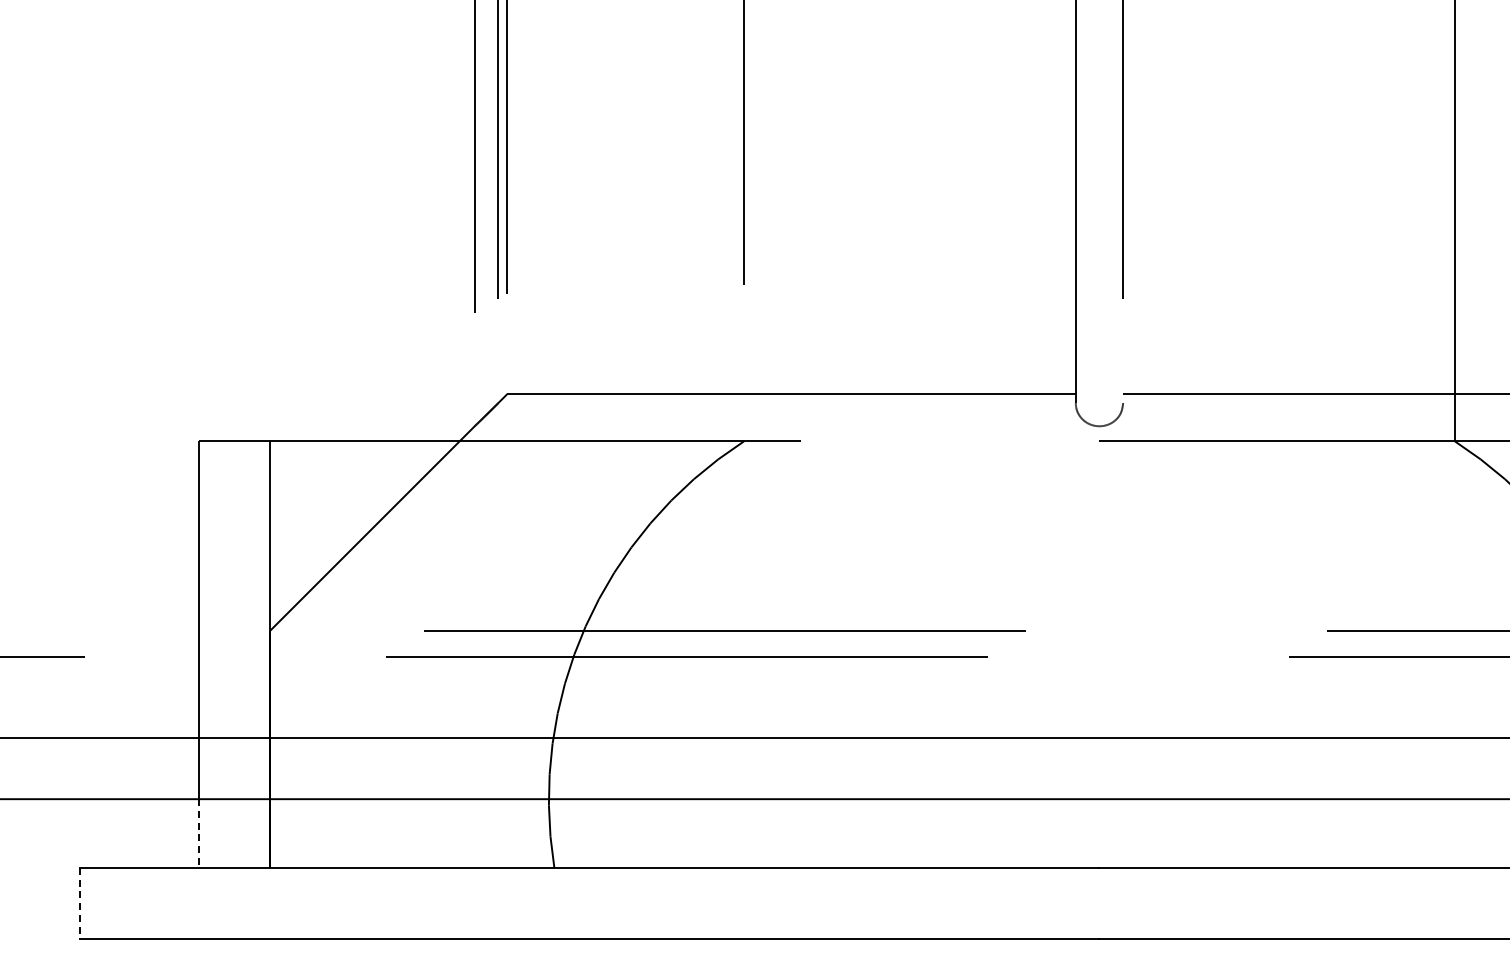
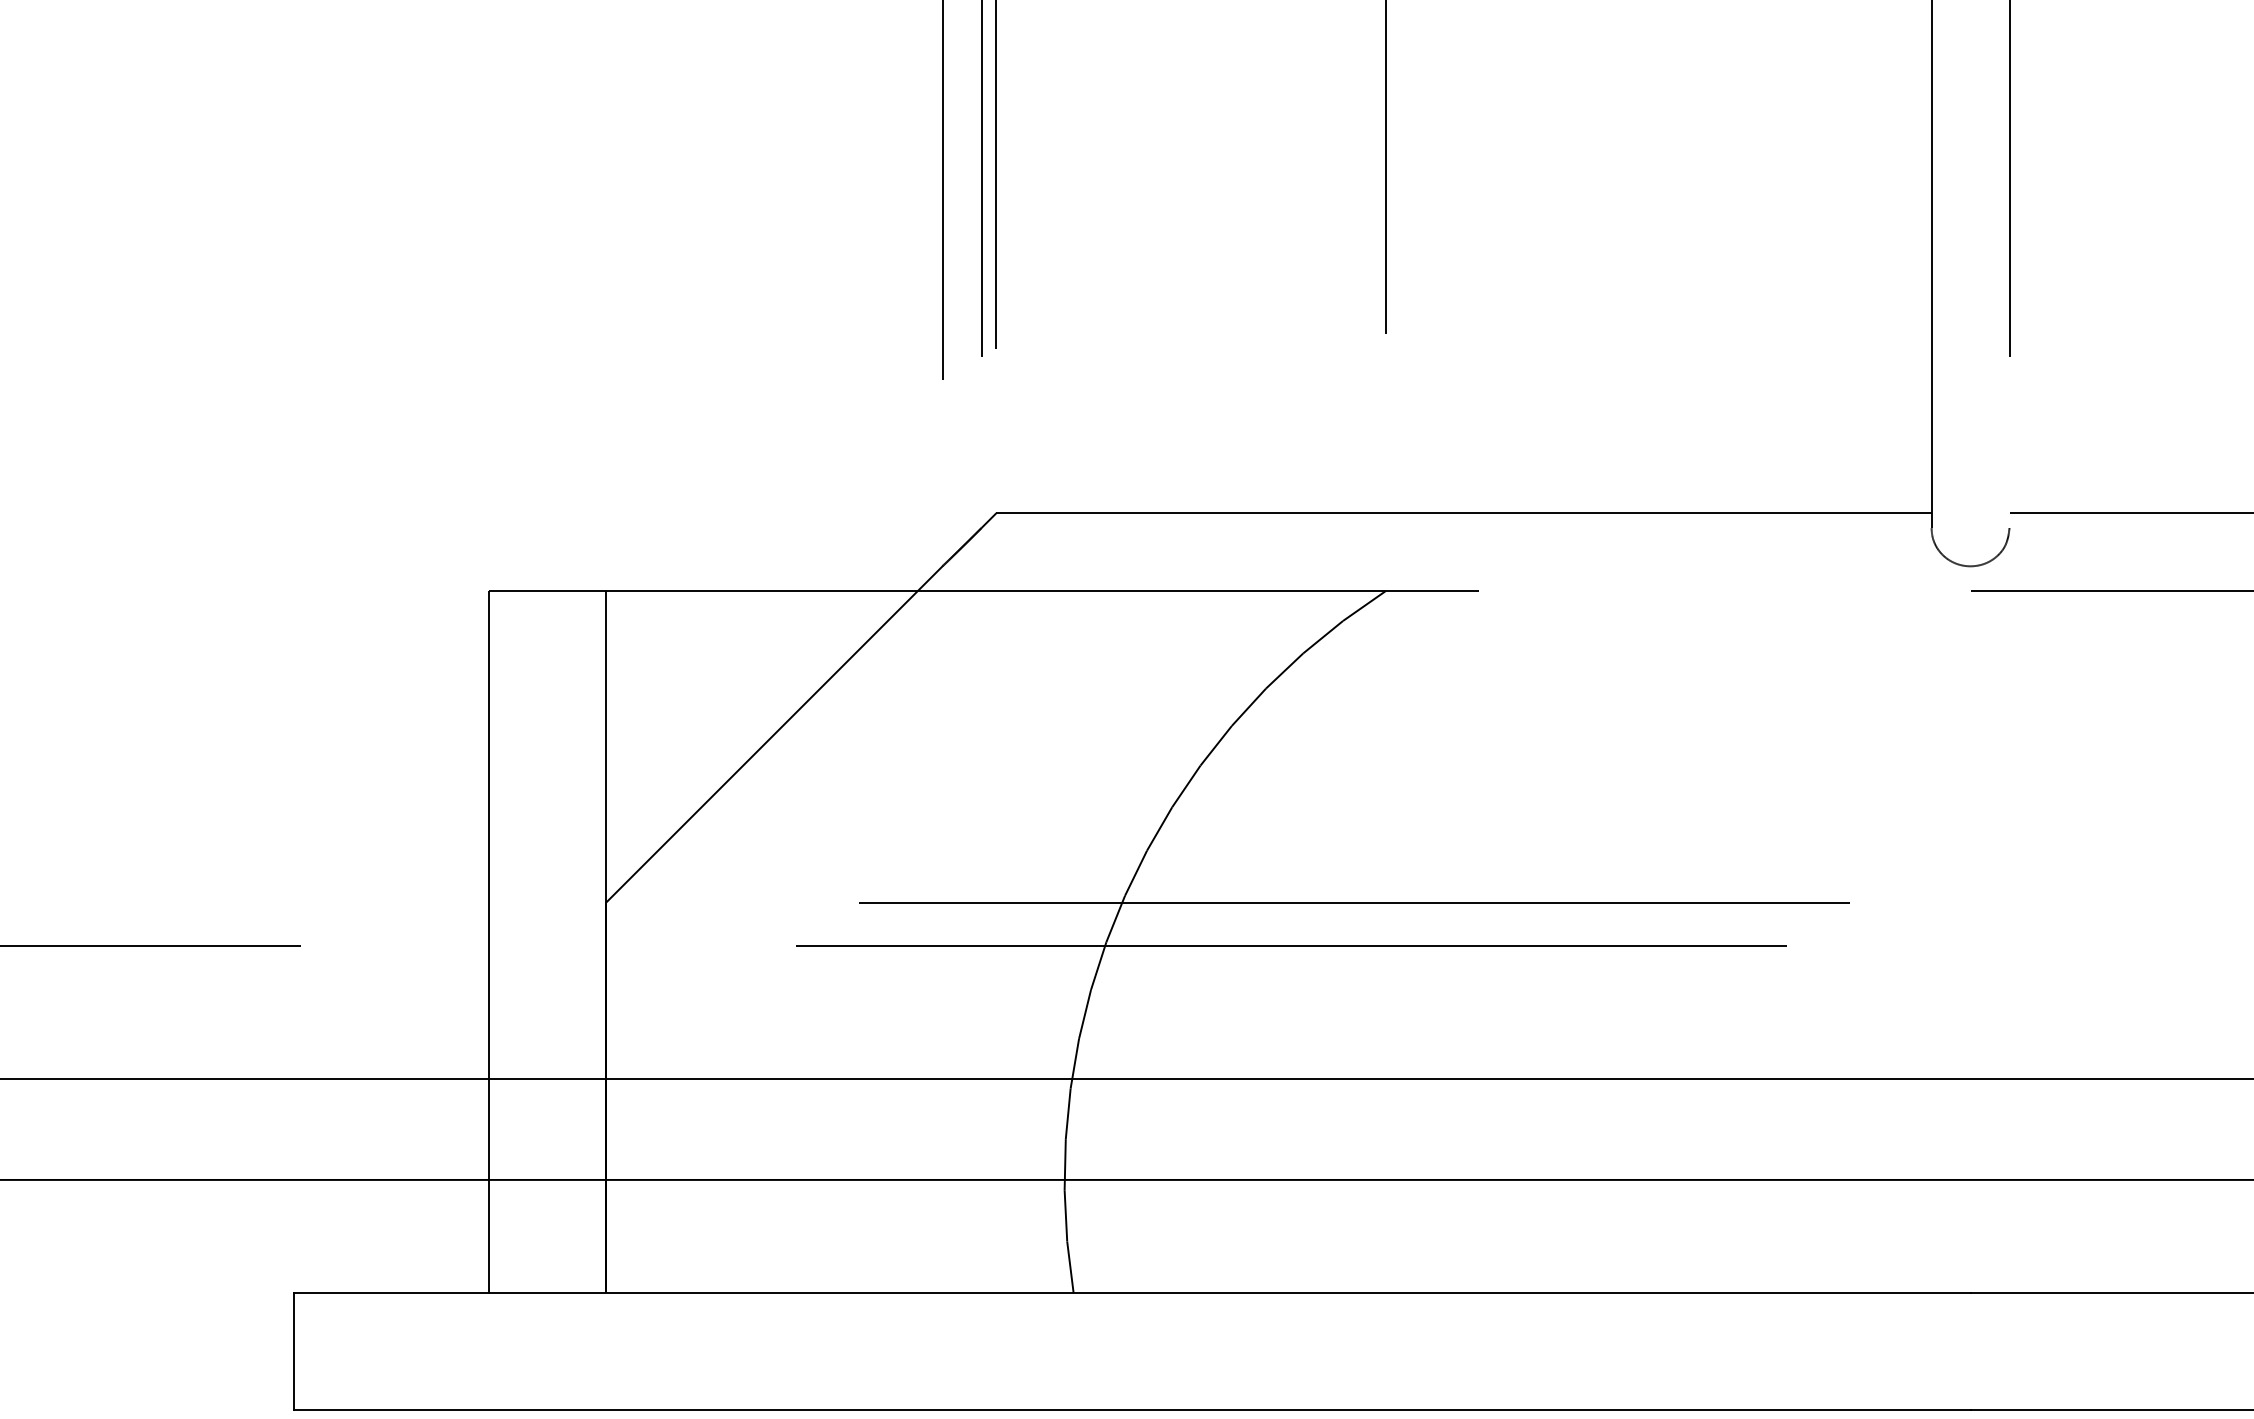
line: (198, 834) -> (488, 1238), dashed -> solid
line: (80, 903) -> (293, 1351), dashed -> solid

